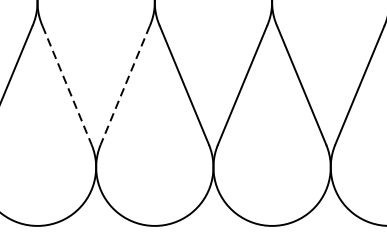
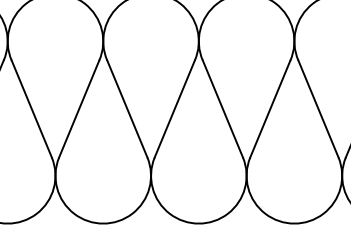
line: (67, 85) -> (32, 109), dashed -> solid
line: (124, 85) -> (78, 109), dashed -> solid

